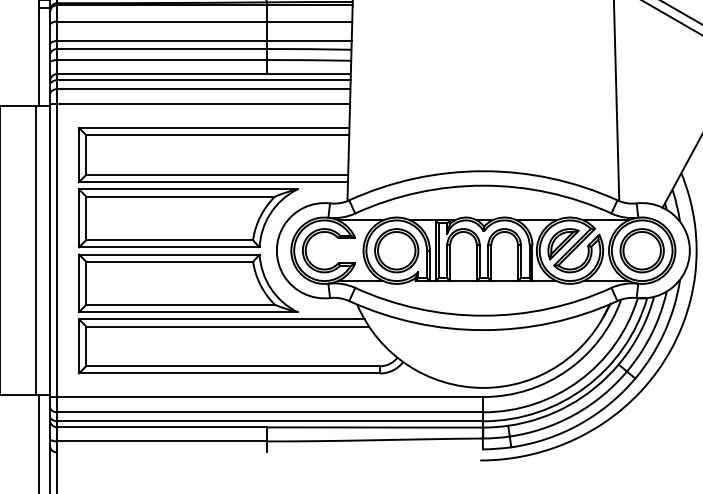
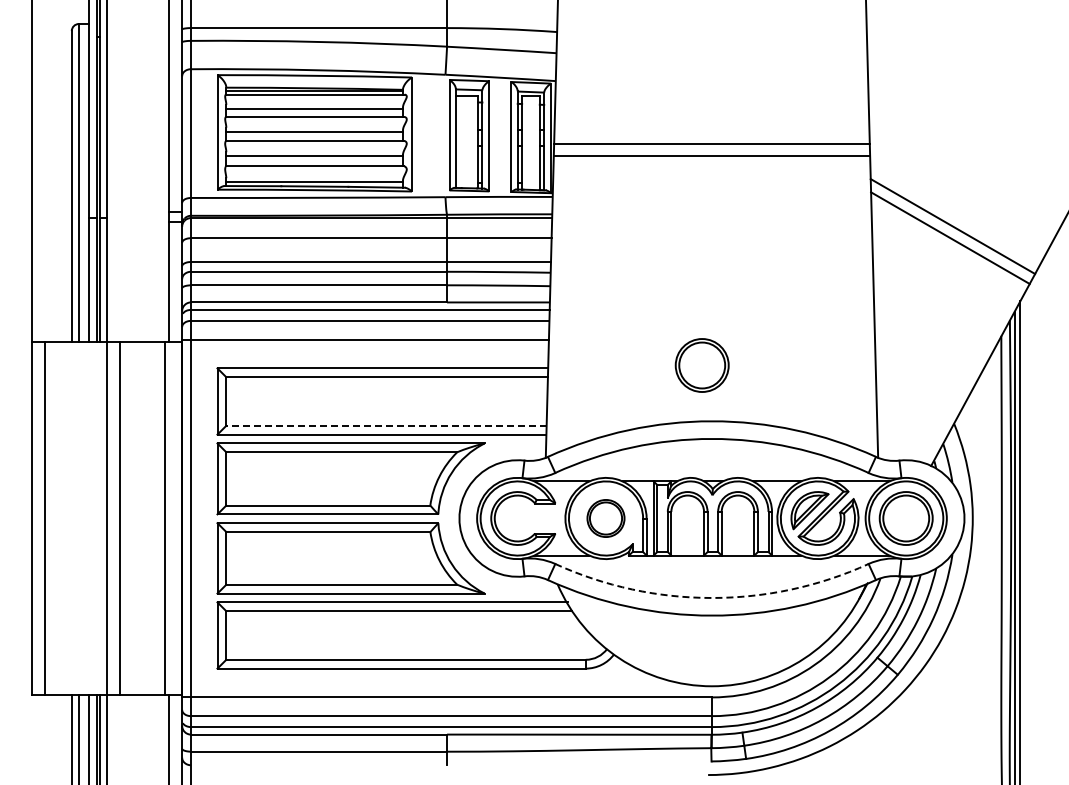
part: (474, 125) -> (701, 365), added
line: (216, 174) -> (385, 425), solid -> dashed
part: (396, 250) -> (605, 518), size x0.7
arc: (482, 315) -> (711, 597), solid -> dashed

